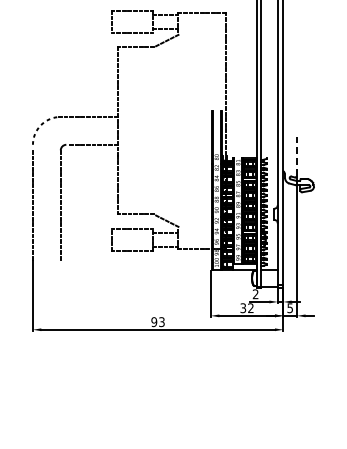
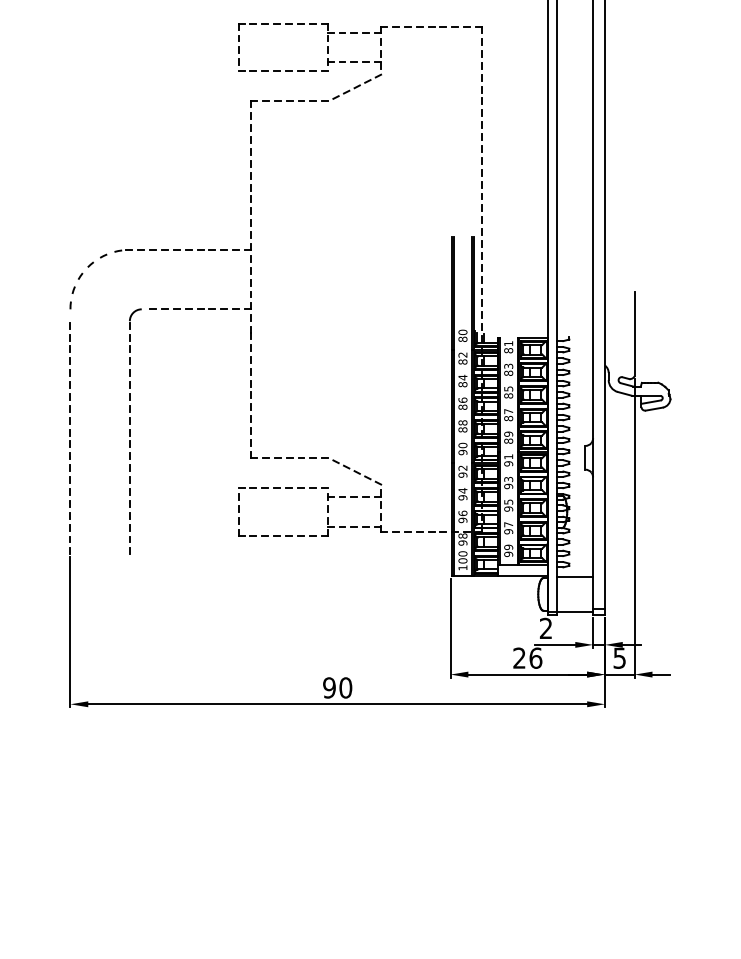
line: (297, 156) -> (635, 334), dashed -> solid
text: (246, 308) -> (526, 658), 32 -> 26
text: (161, 322) -> (344, 688), 93 -> 90

